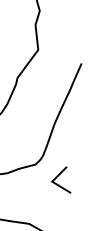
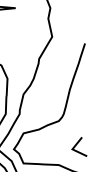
line: (59, 175) -> (77, 144), moved

